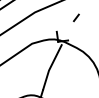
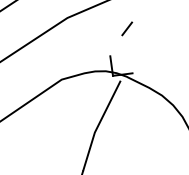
line: (75, 17) -> (125, 28), moved

